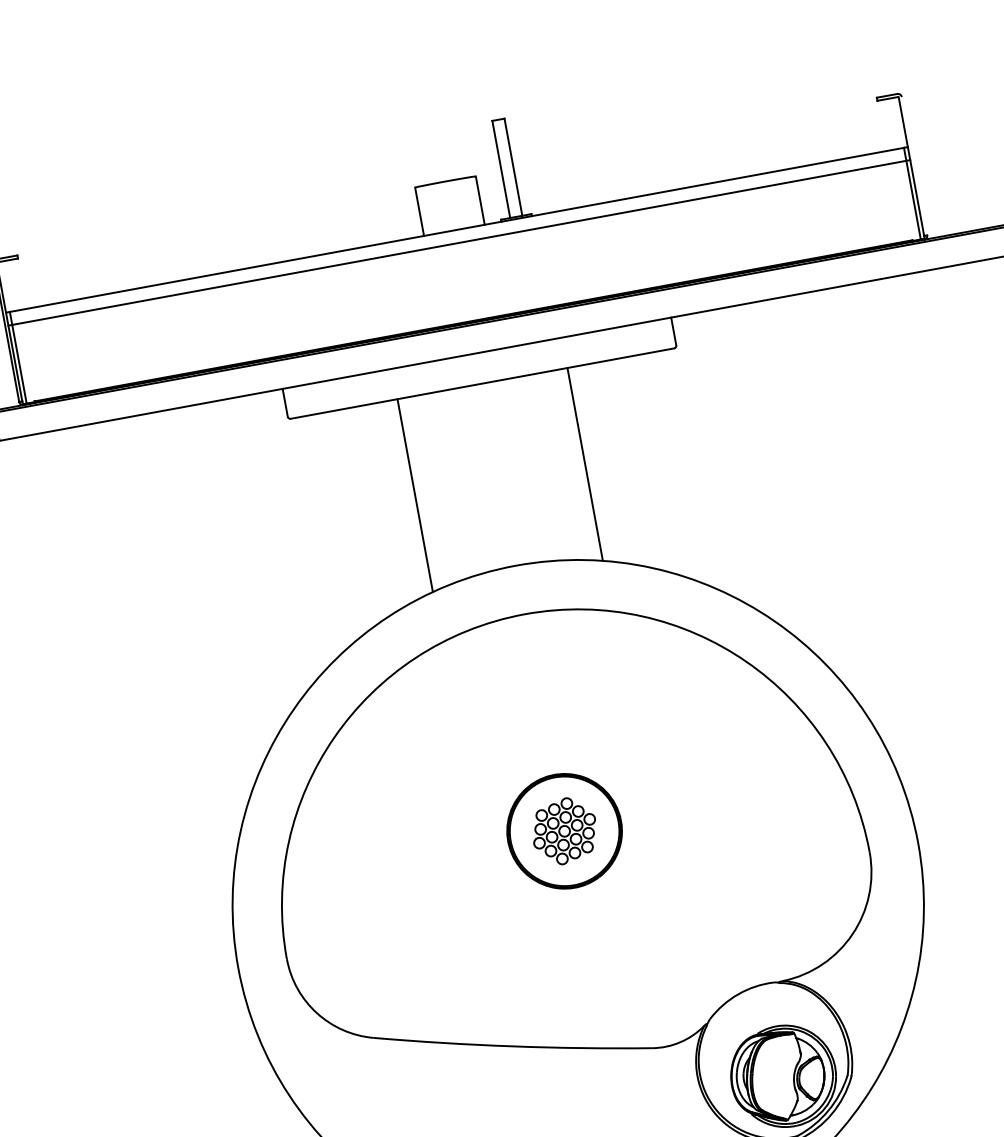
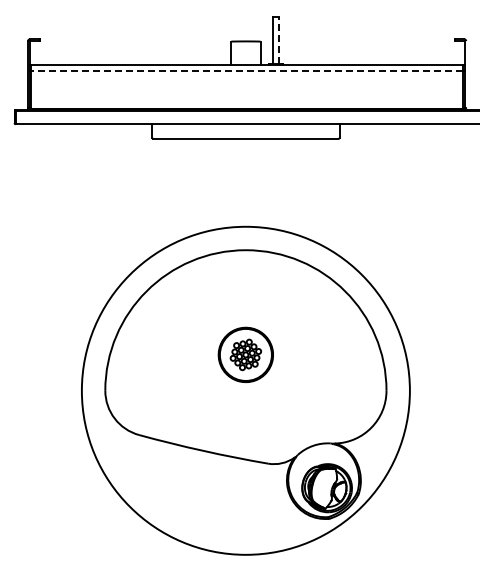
line: (512, 167) -> (278, 40), solid -> dashed
line: (460, 243) -> (247, 71), solid -> dashed
line: (584, 464) -> (286, 185), removed
line: (414, 495) -> (204, 185), removed

